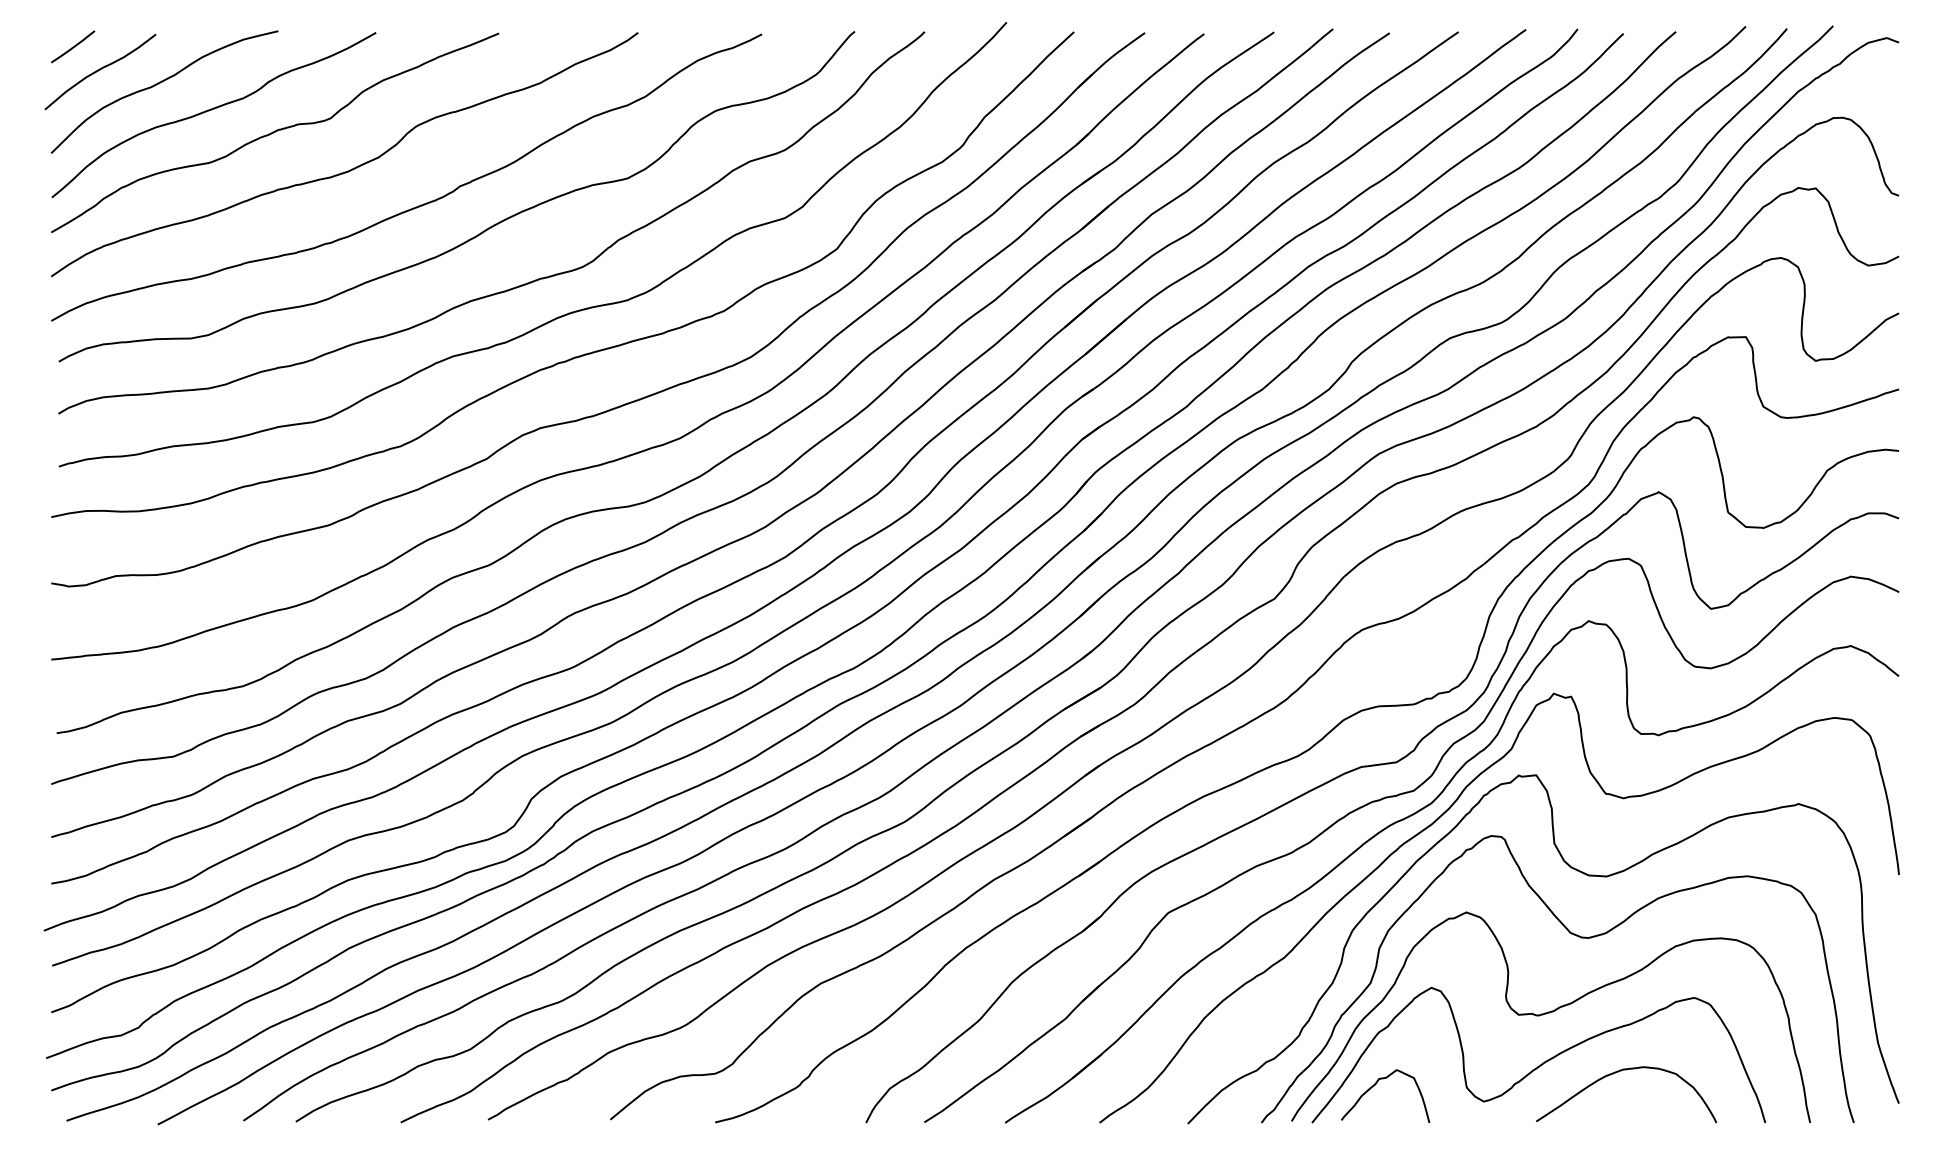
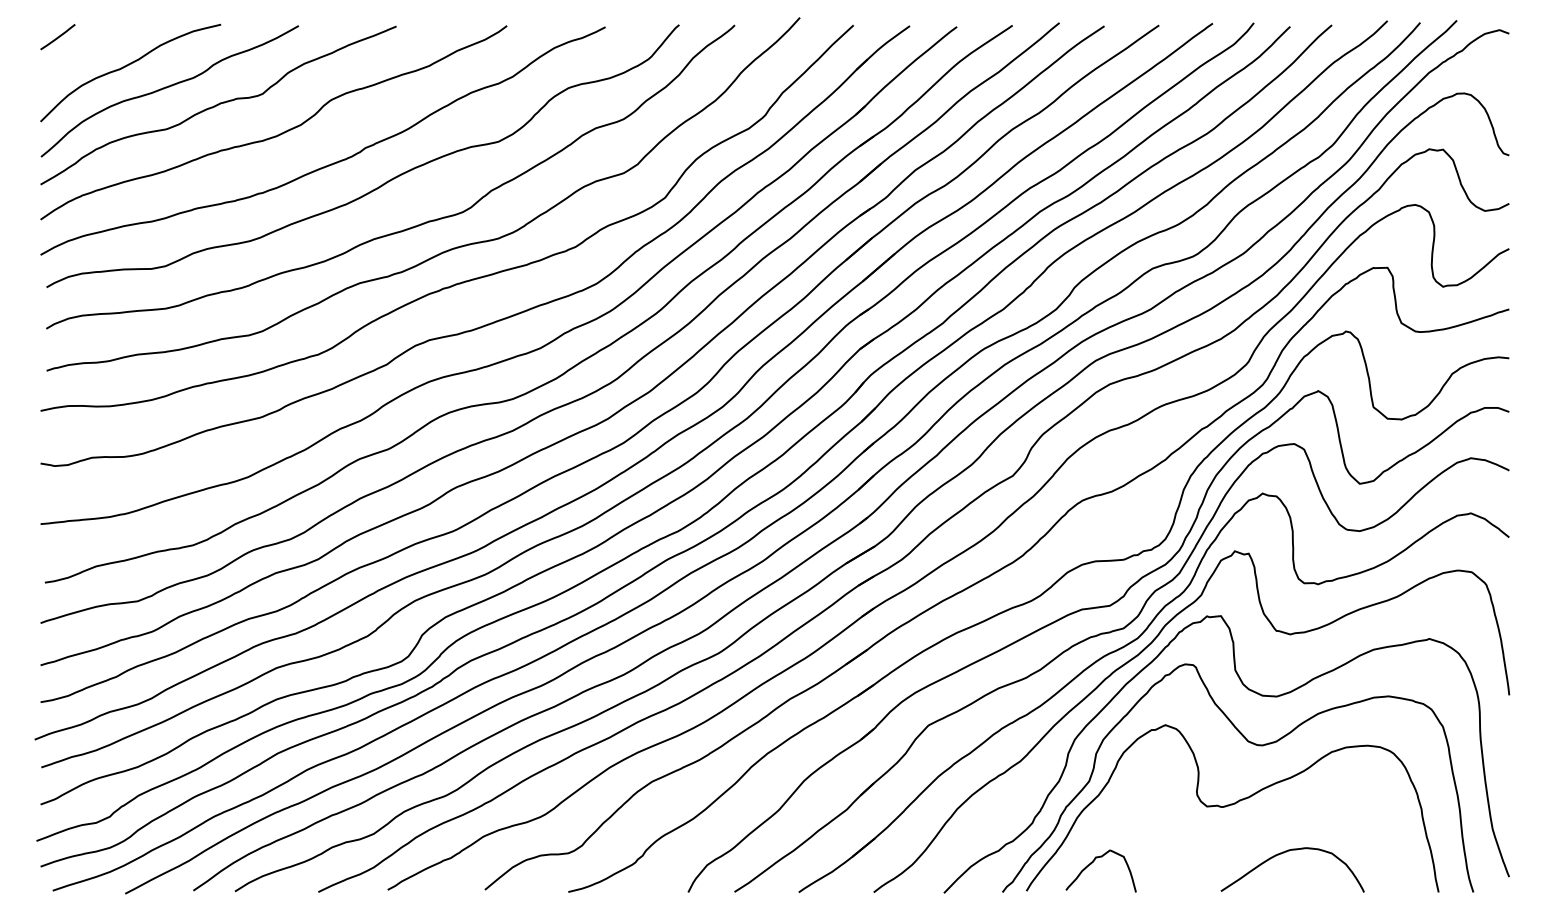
curve: (100, 71) -> (79, 56), removed
curve: (1541, 1062) -> (1225, 844), removed

